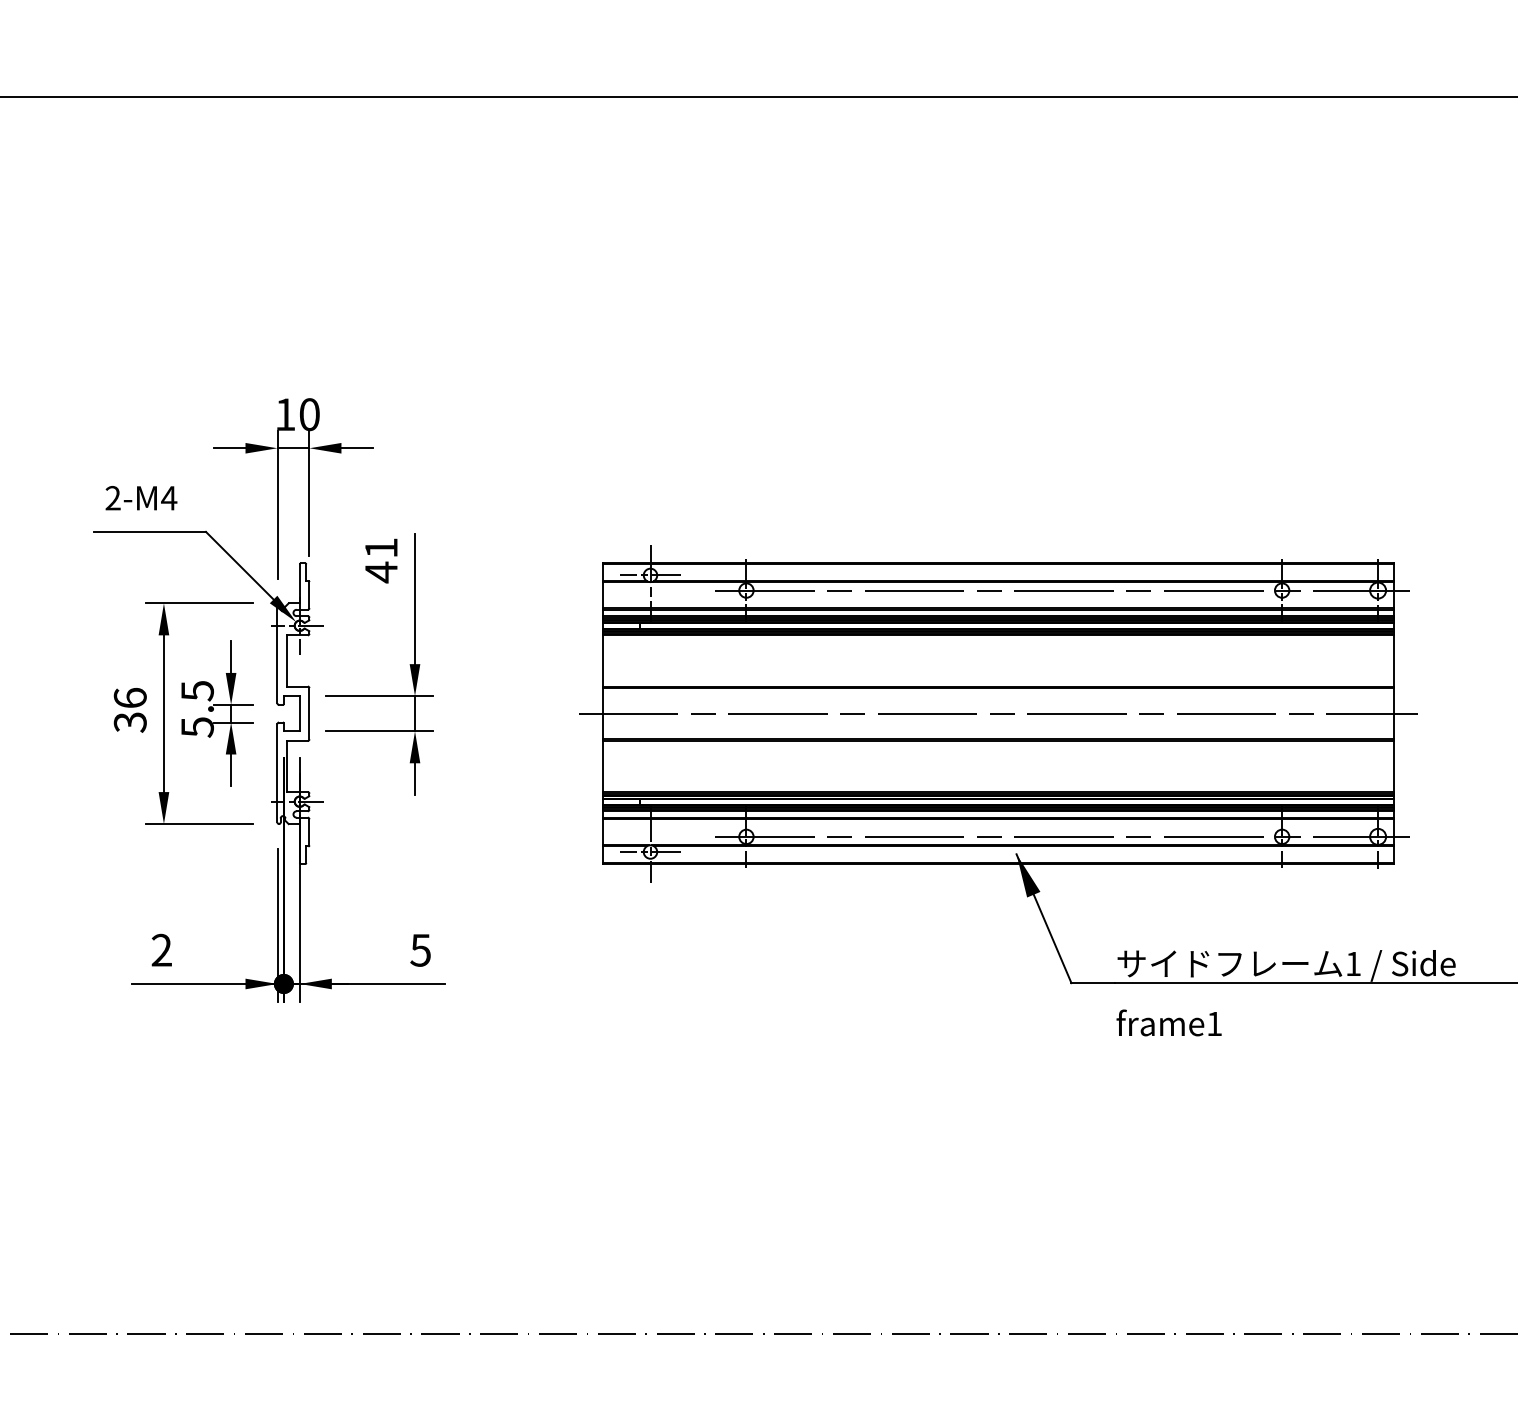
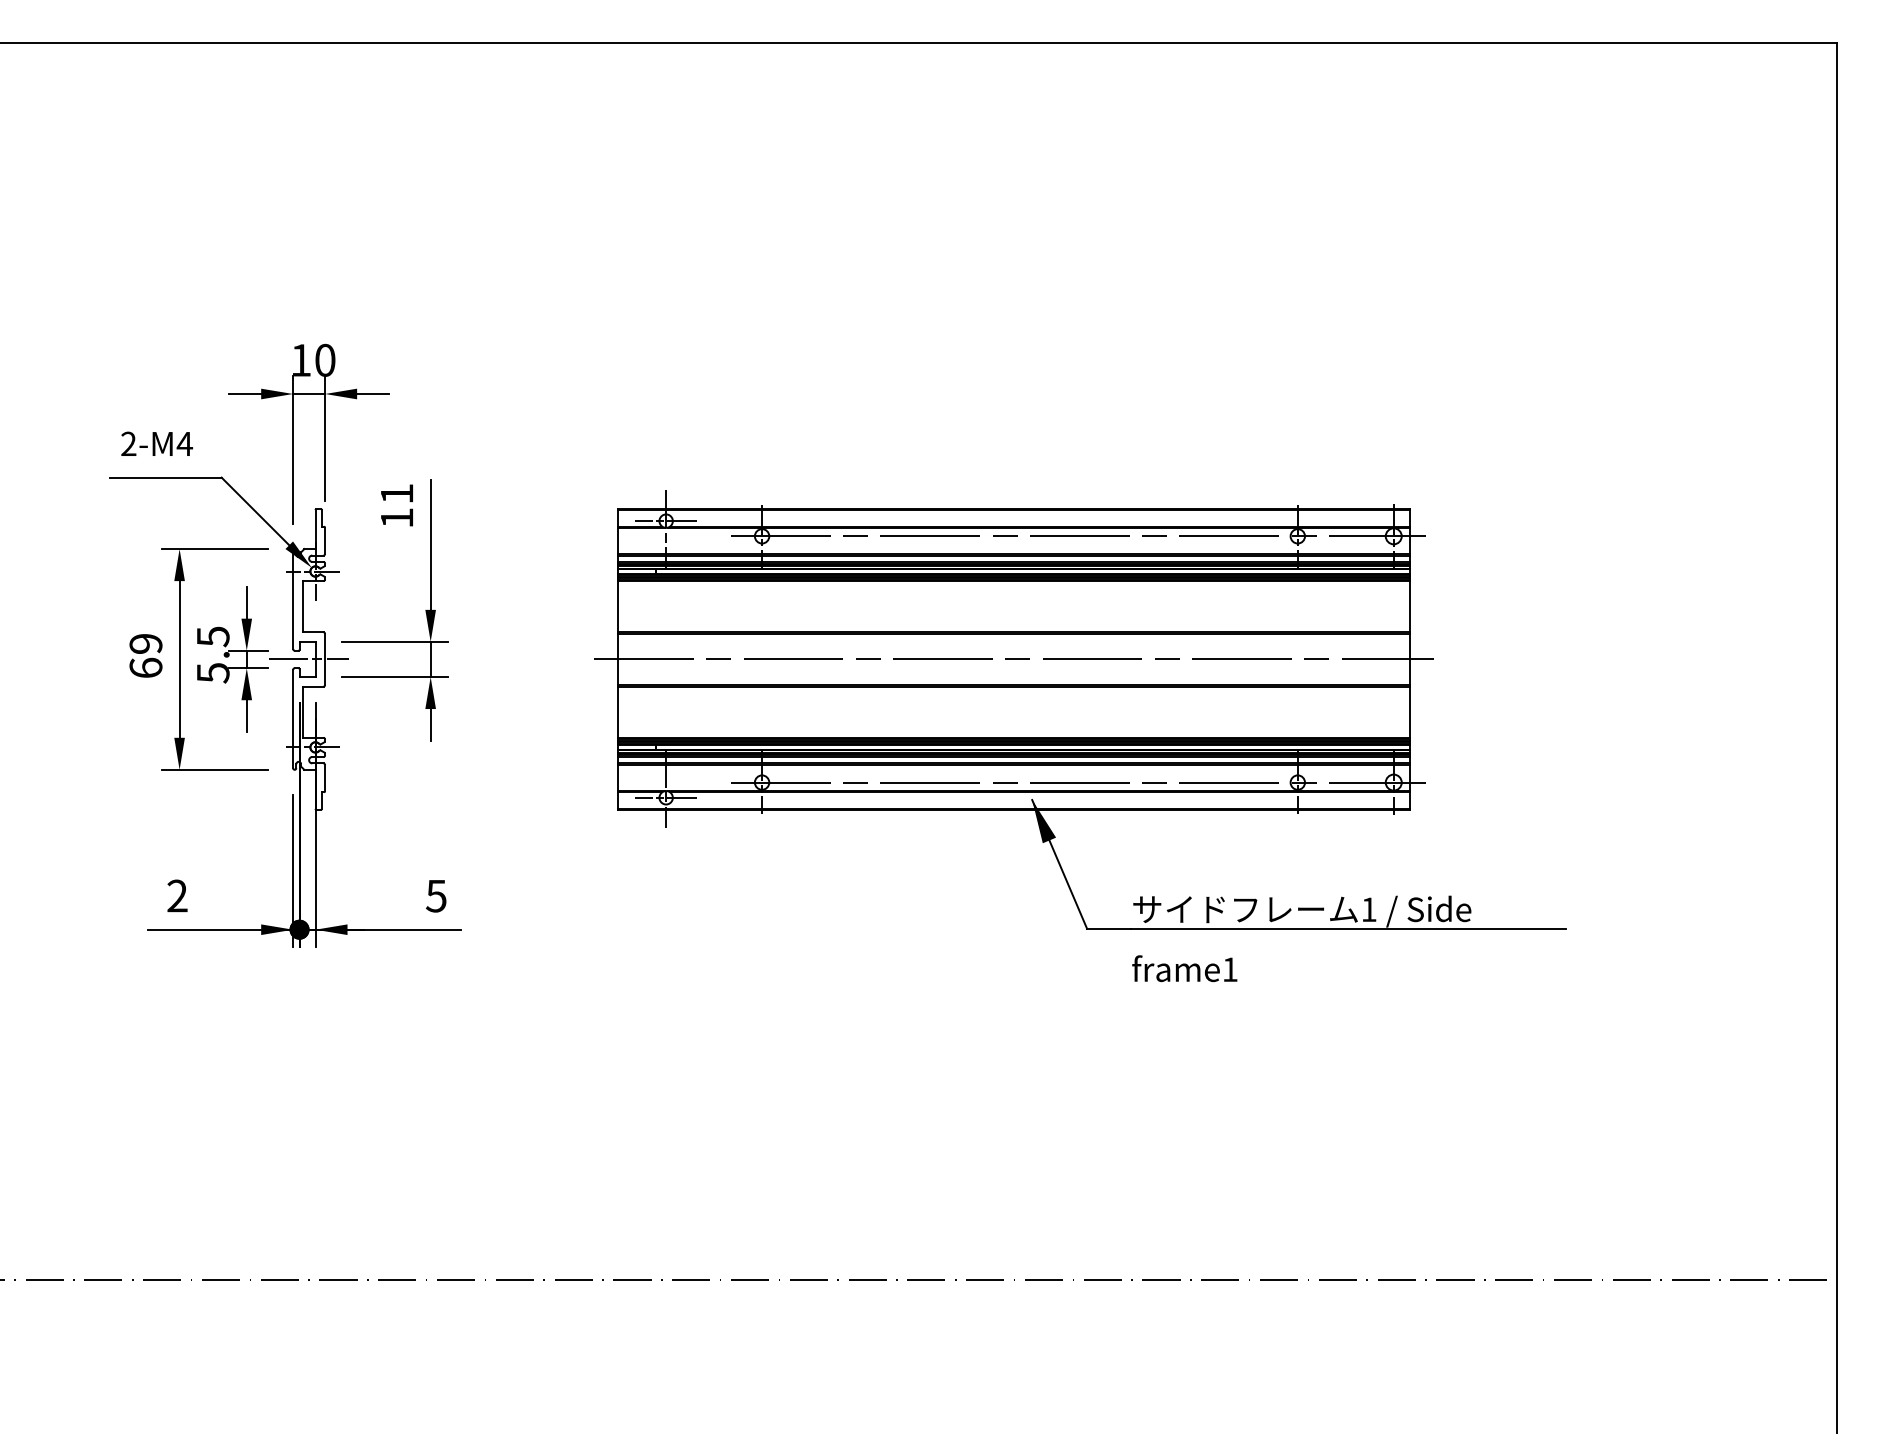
text: (381, 572) -> (397, 518), 41 -> 11
text: (129, 709) -> (145, 655), 36 -> 69
line: (293, 713) -> (309, 659), added

